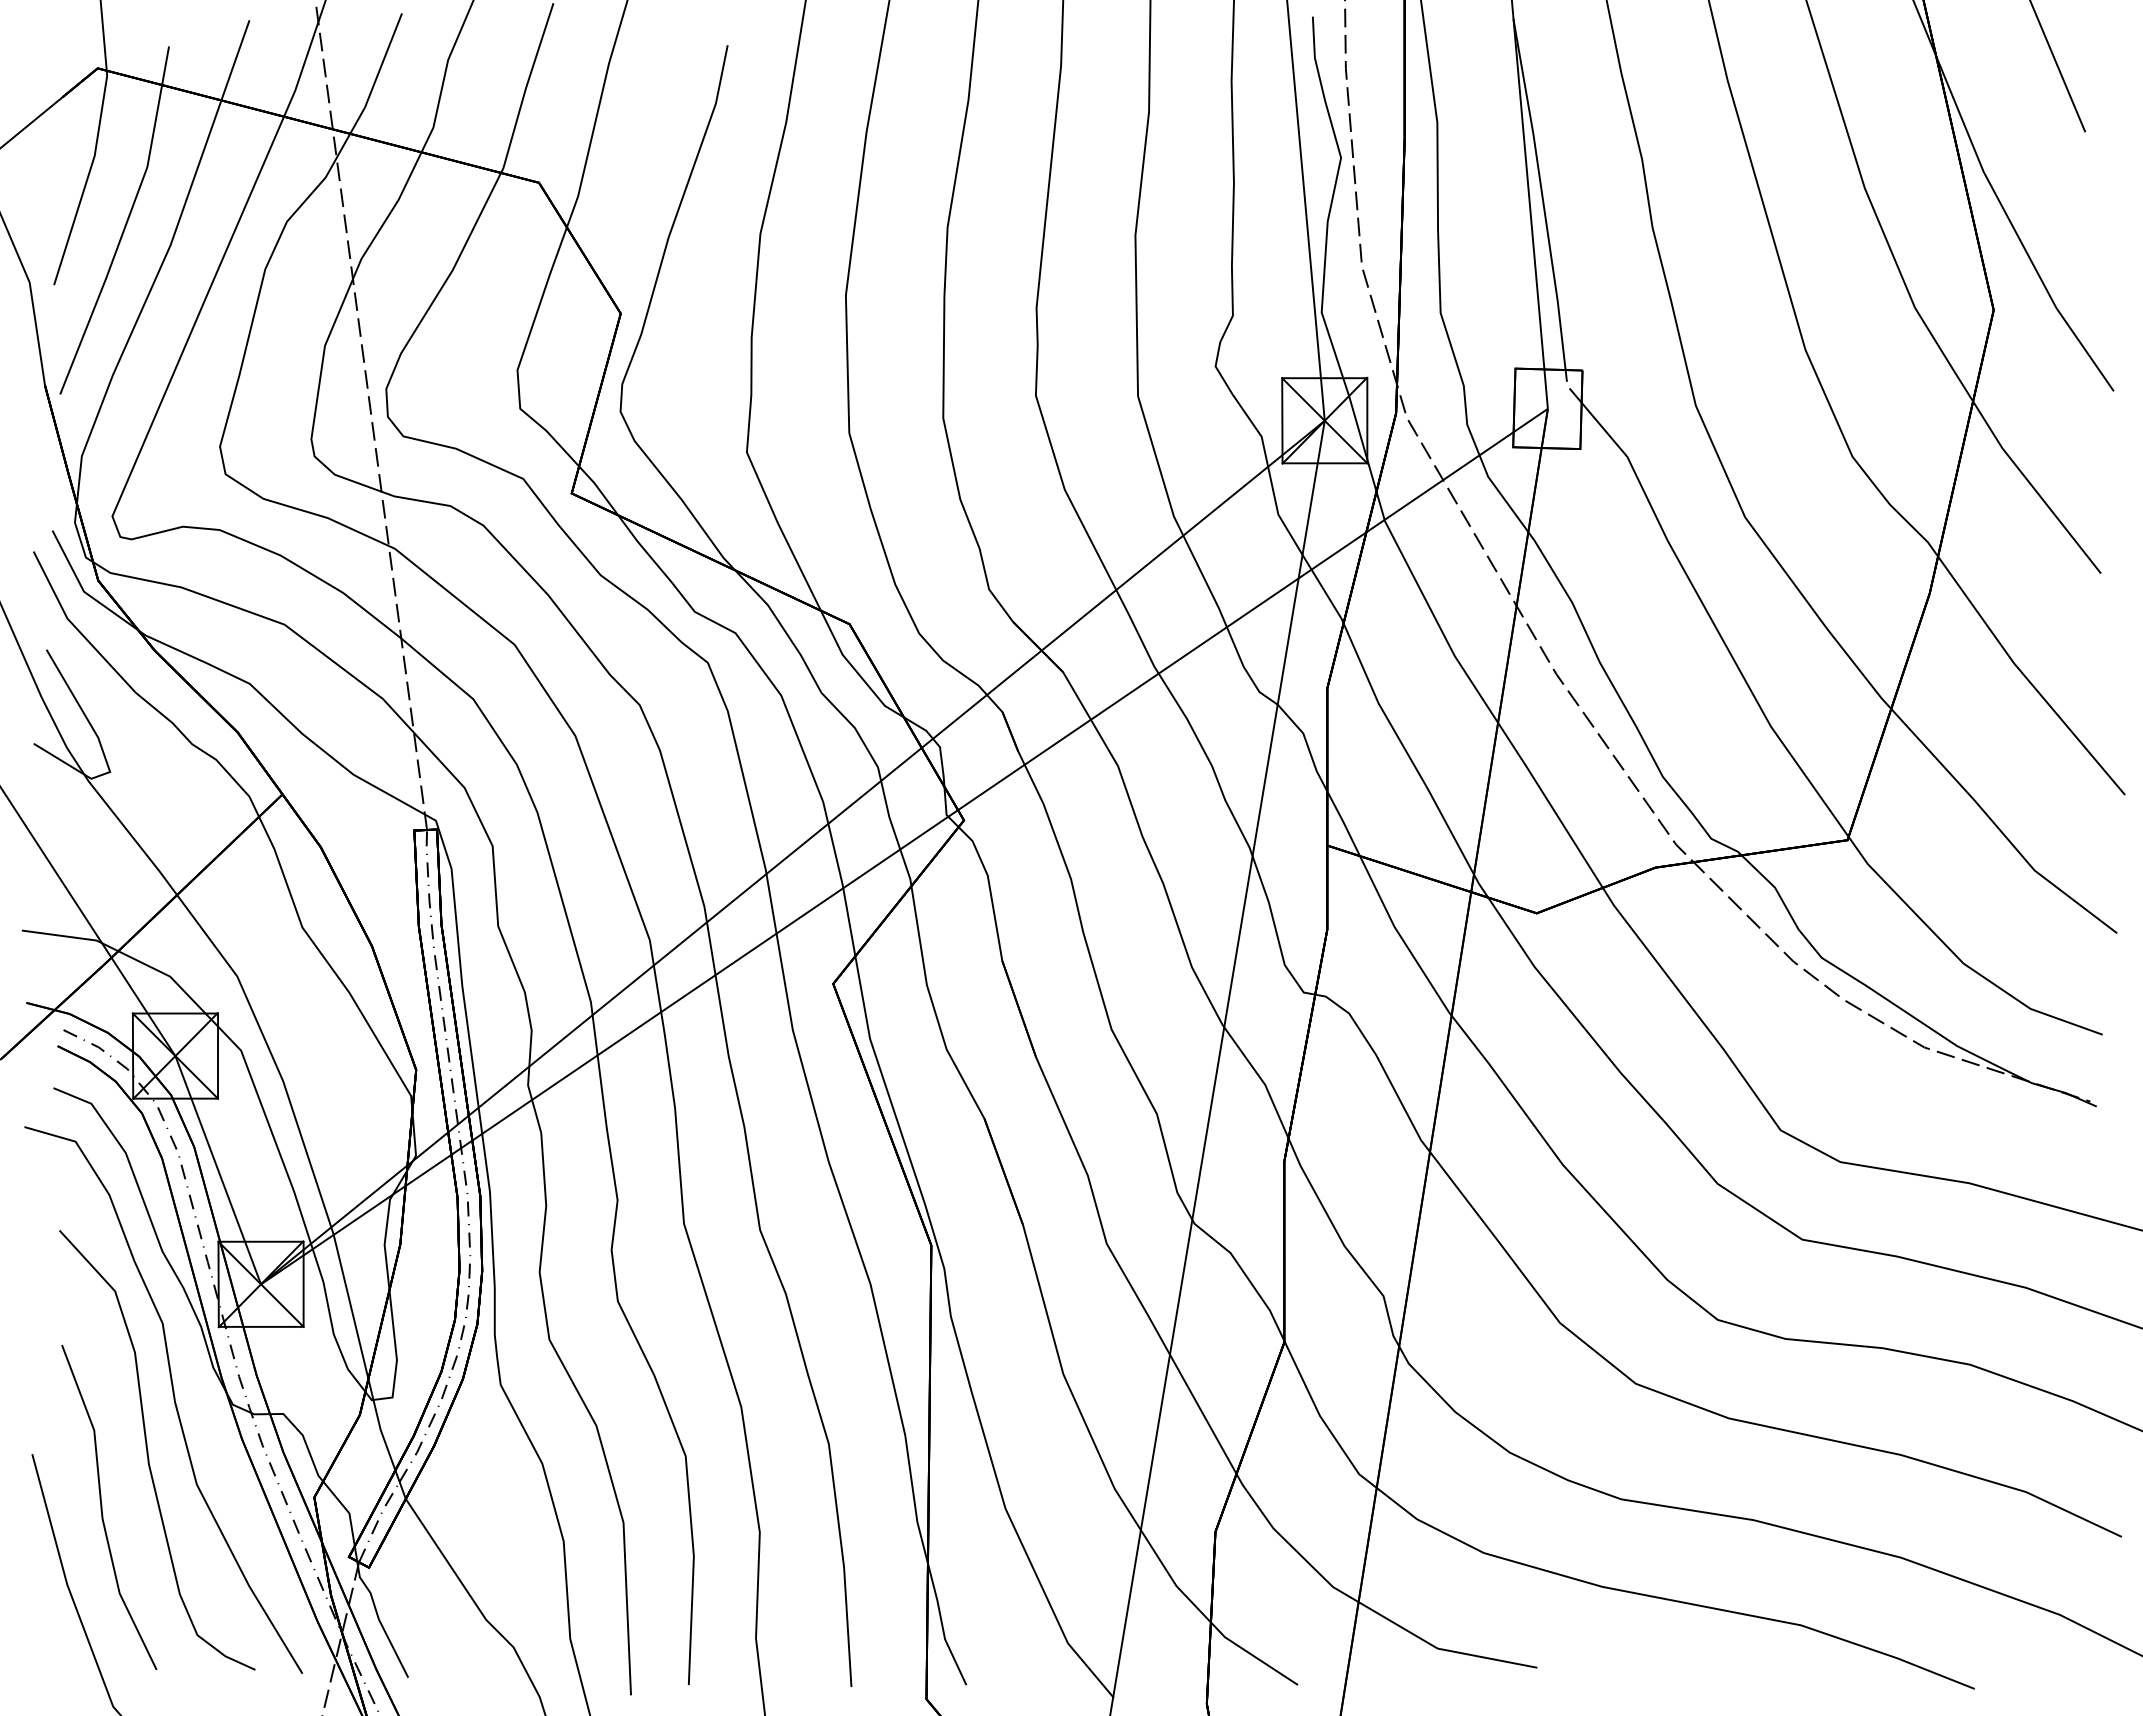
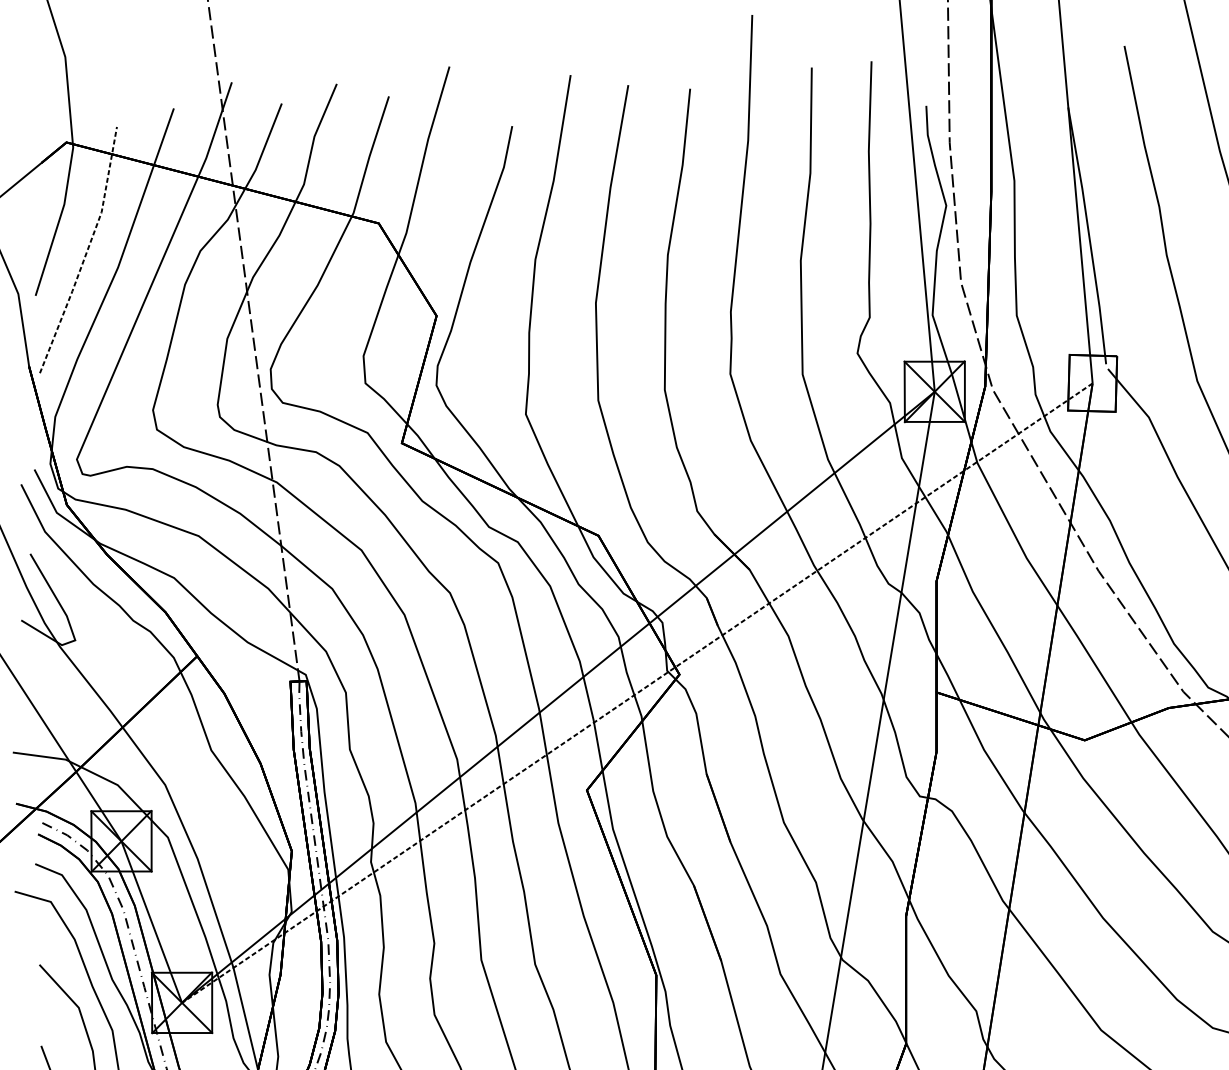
line: (126, 223) -> (86, 252), solid -> dashed
line: (904, 846) -> (637, 693), solid -> dashed

